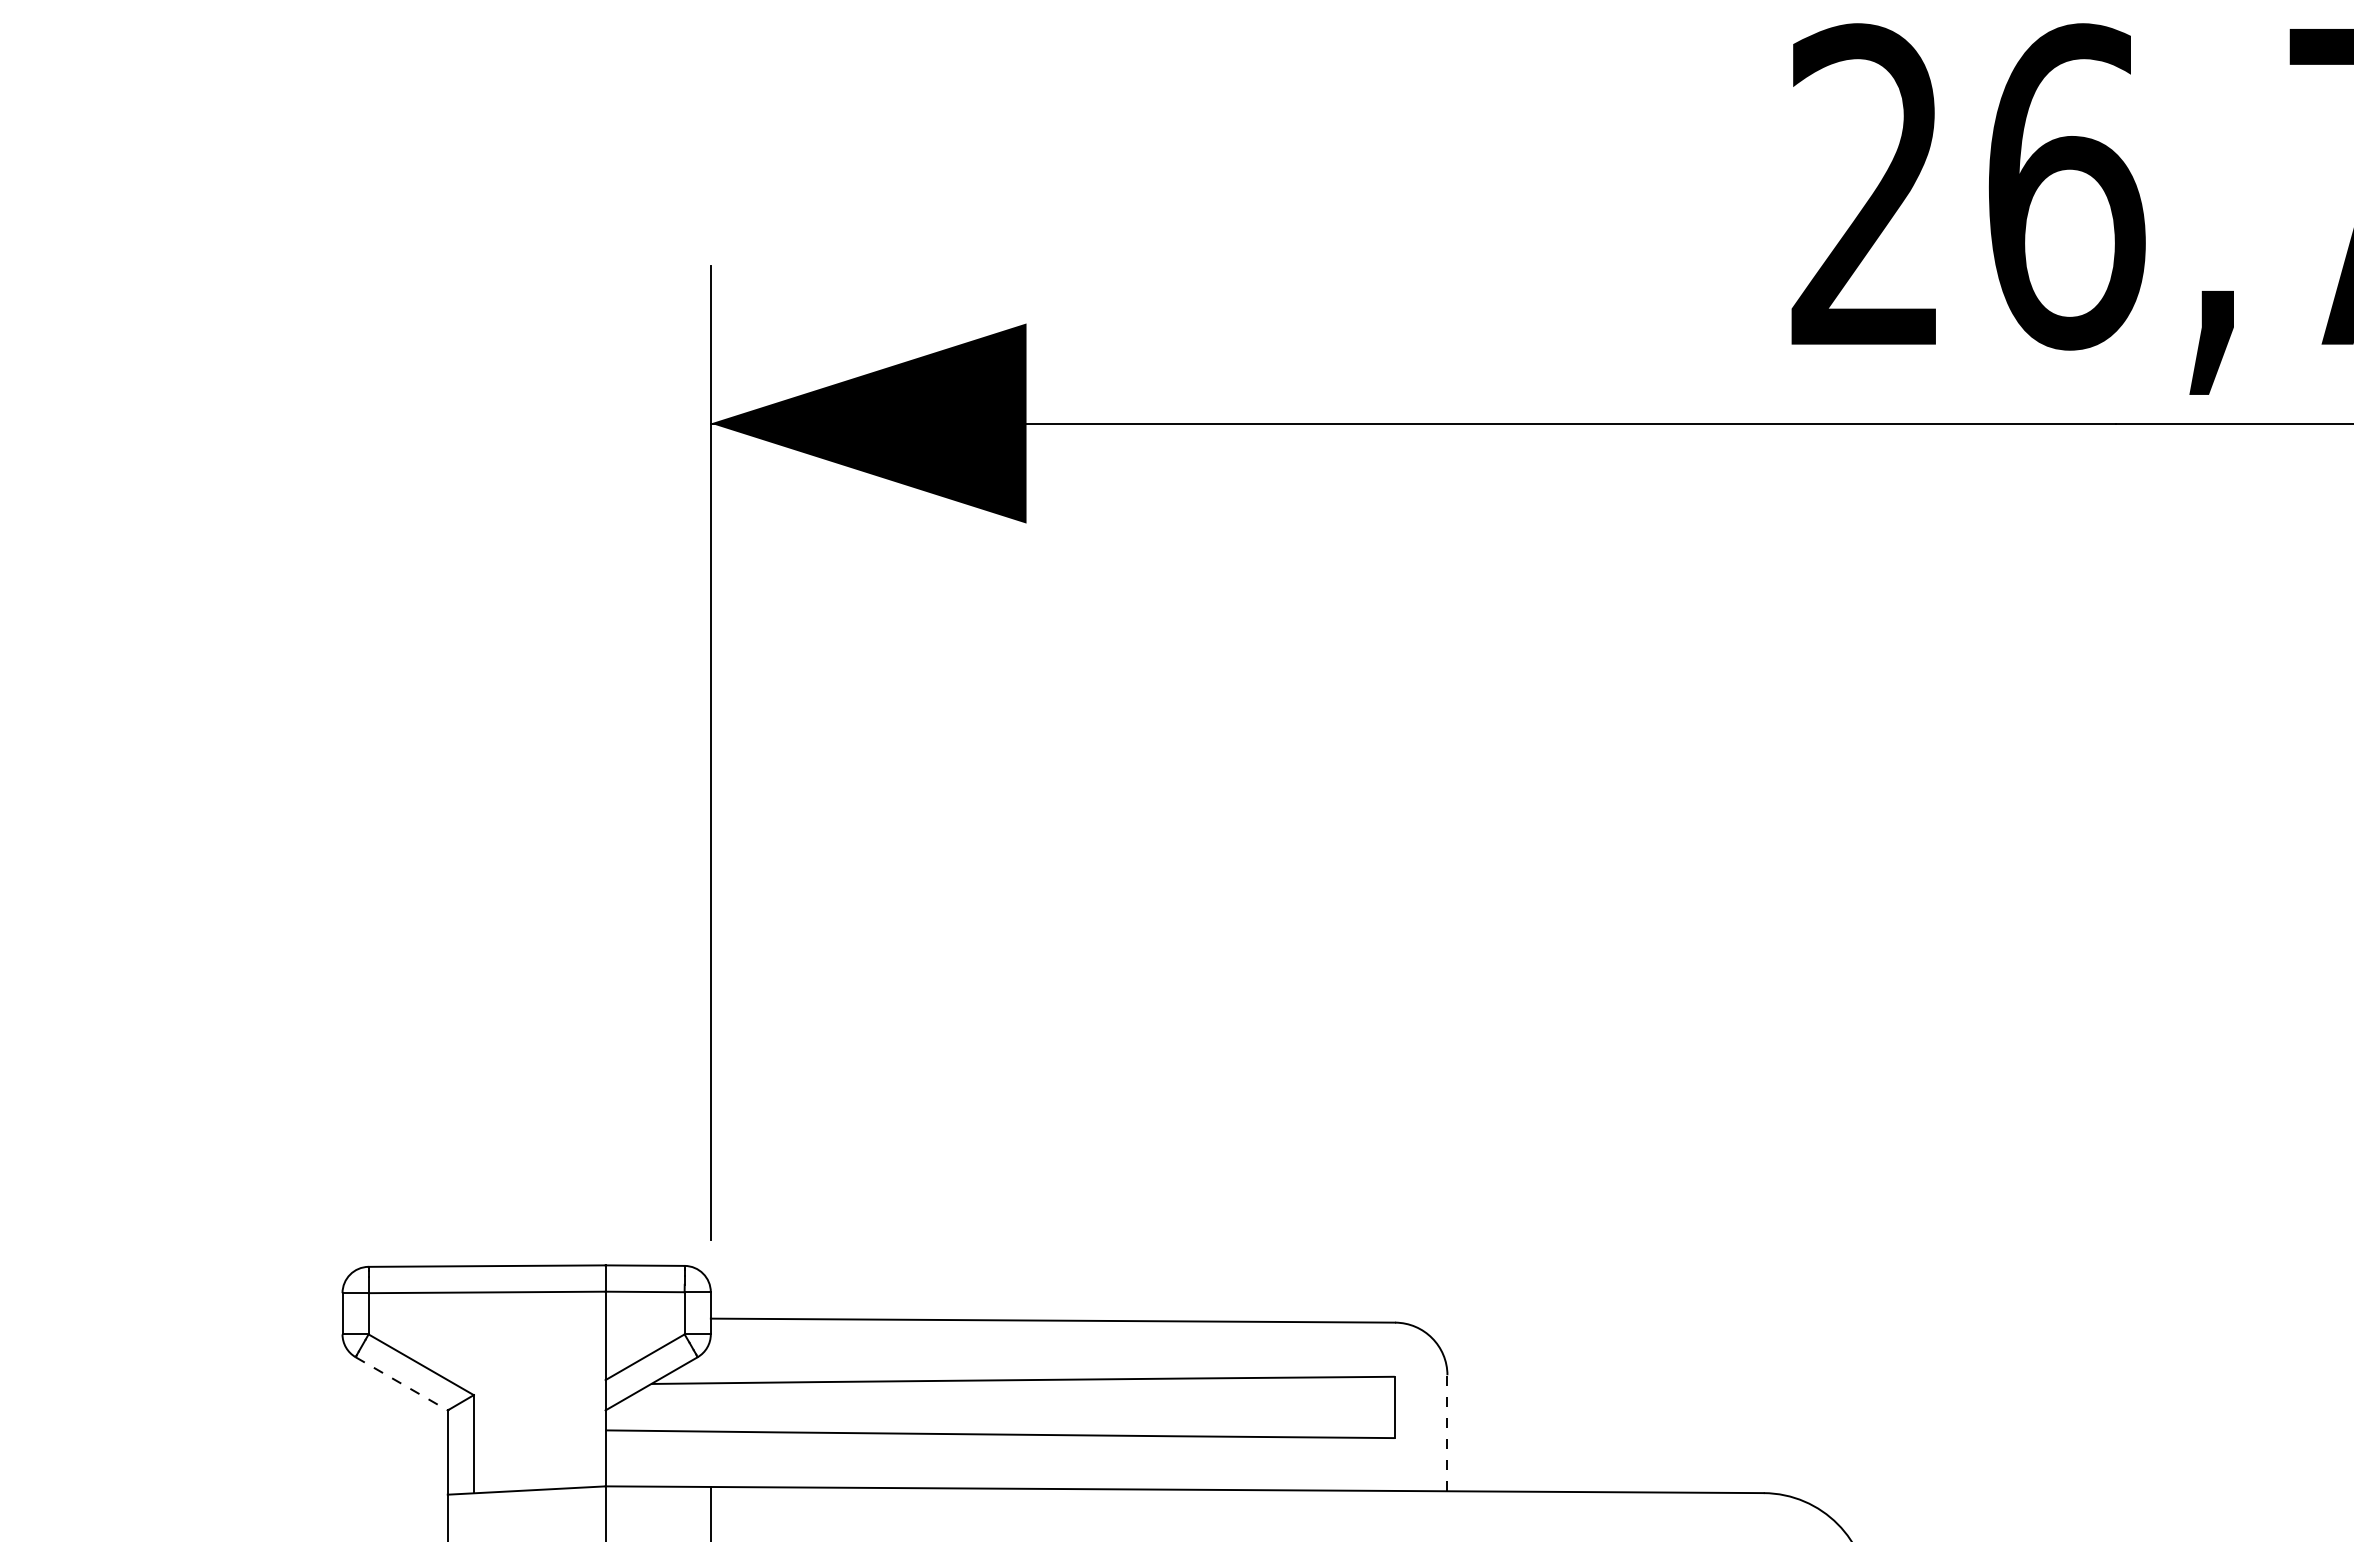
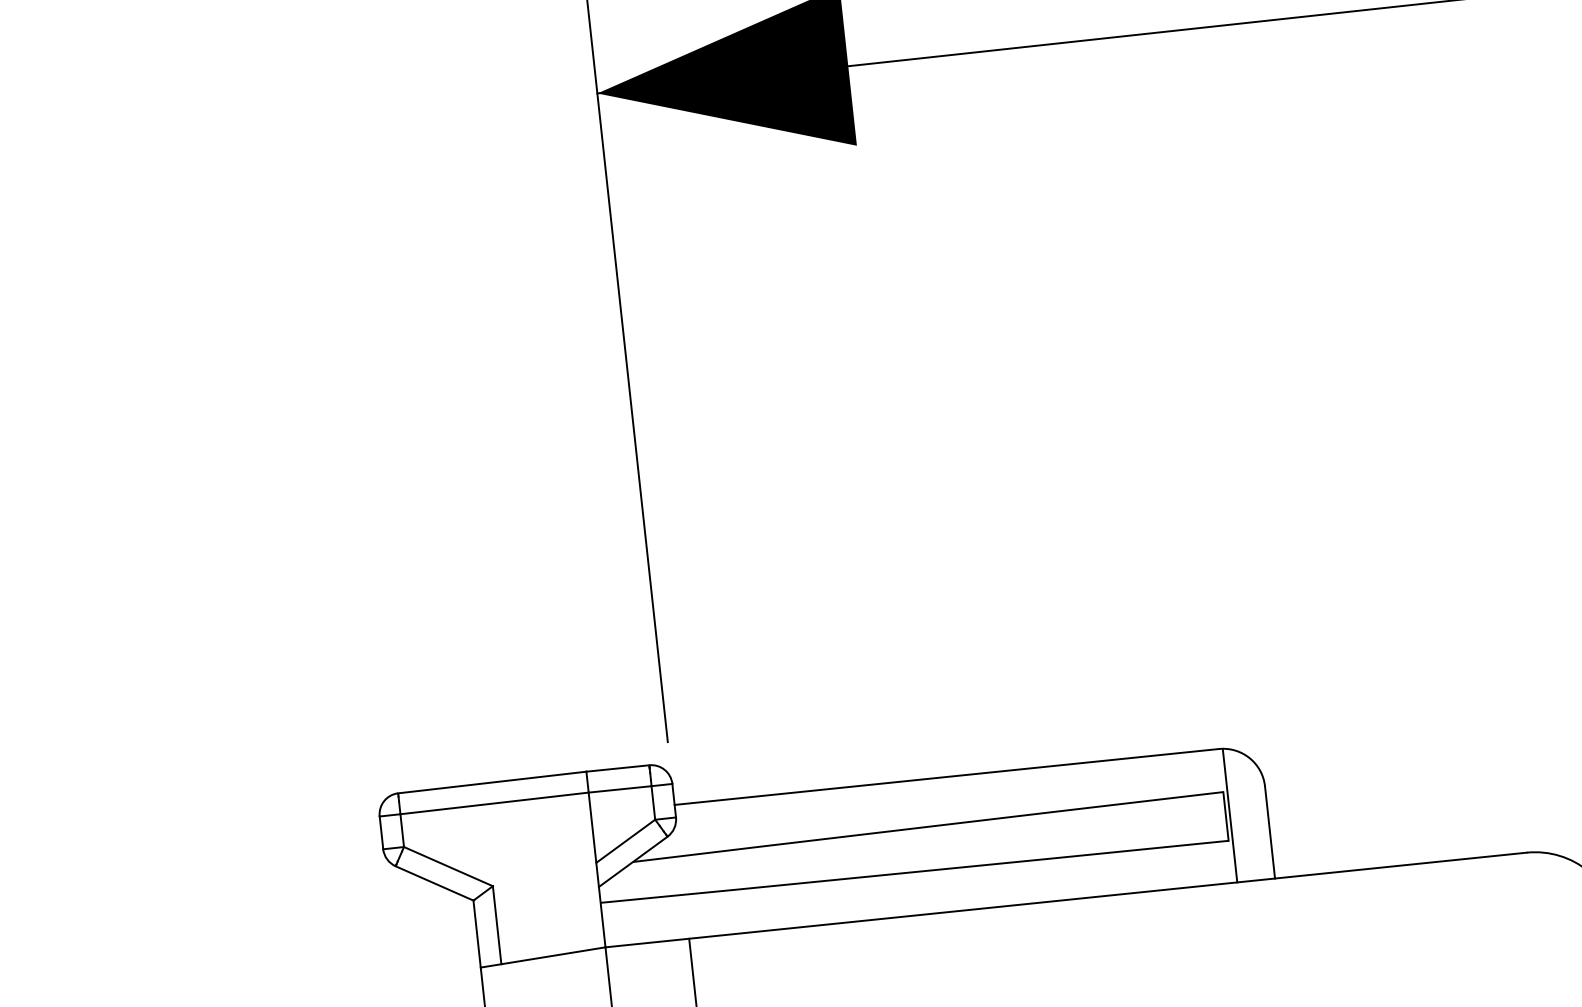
line: (402, 1384) -> (435, 883), dashed -> solid
line: (1399, 1406) -> (1229, 815), added
line: (1447, 1432) -> (1270, 831), dashed -> solid

